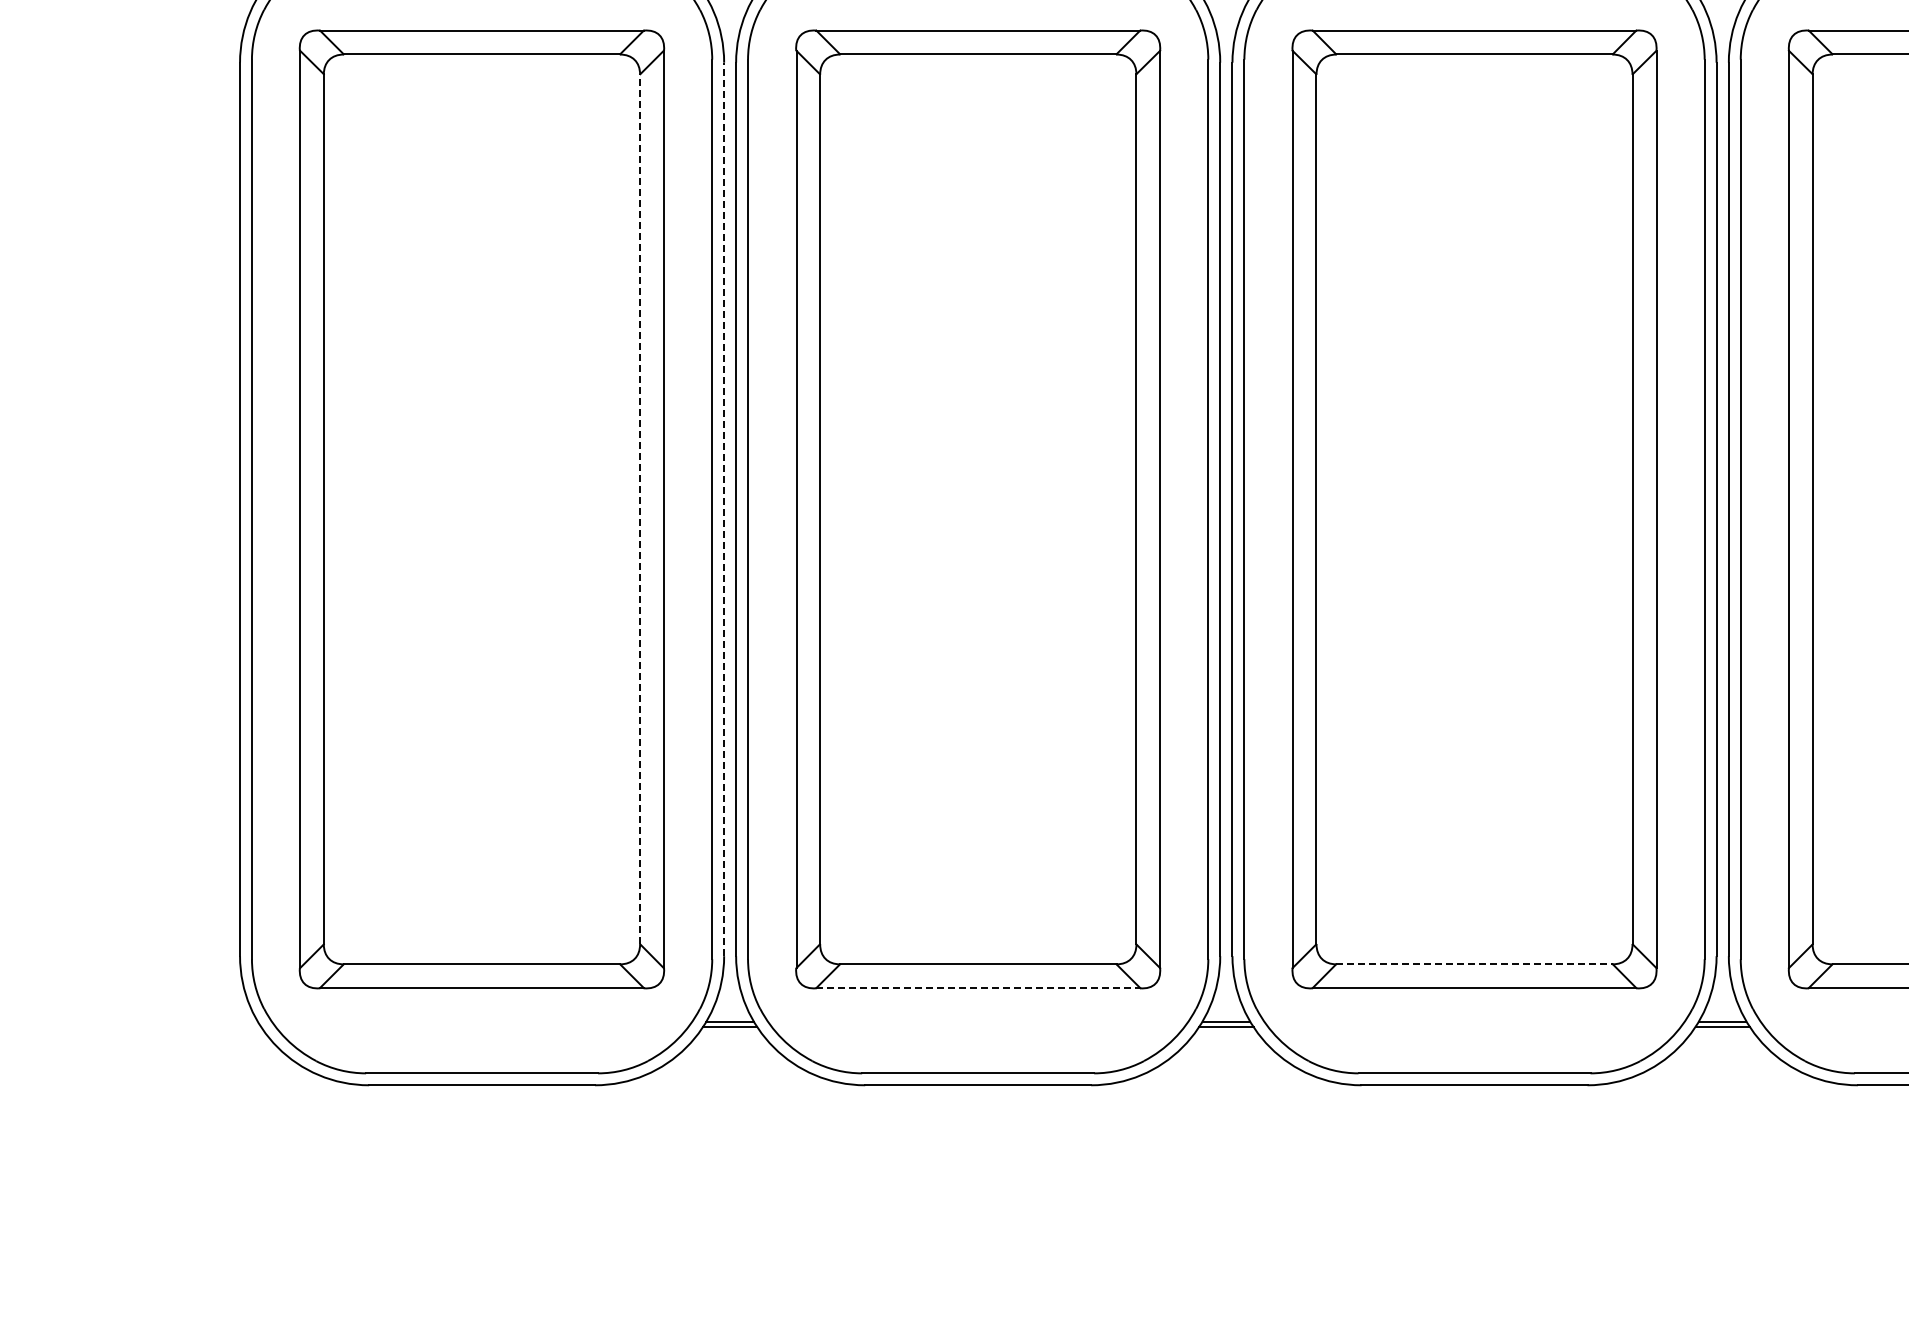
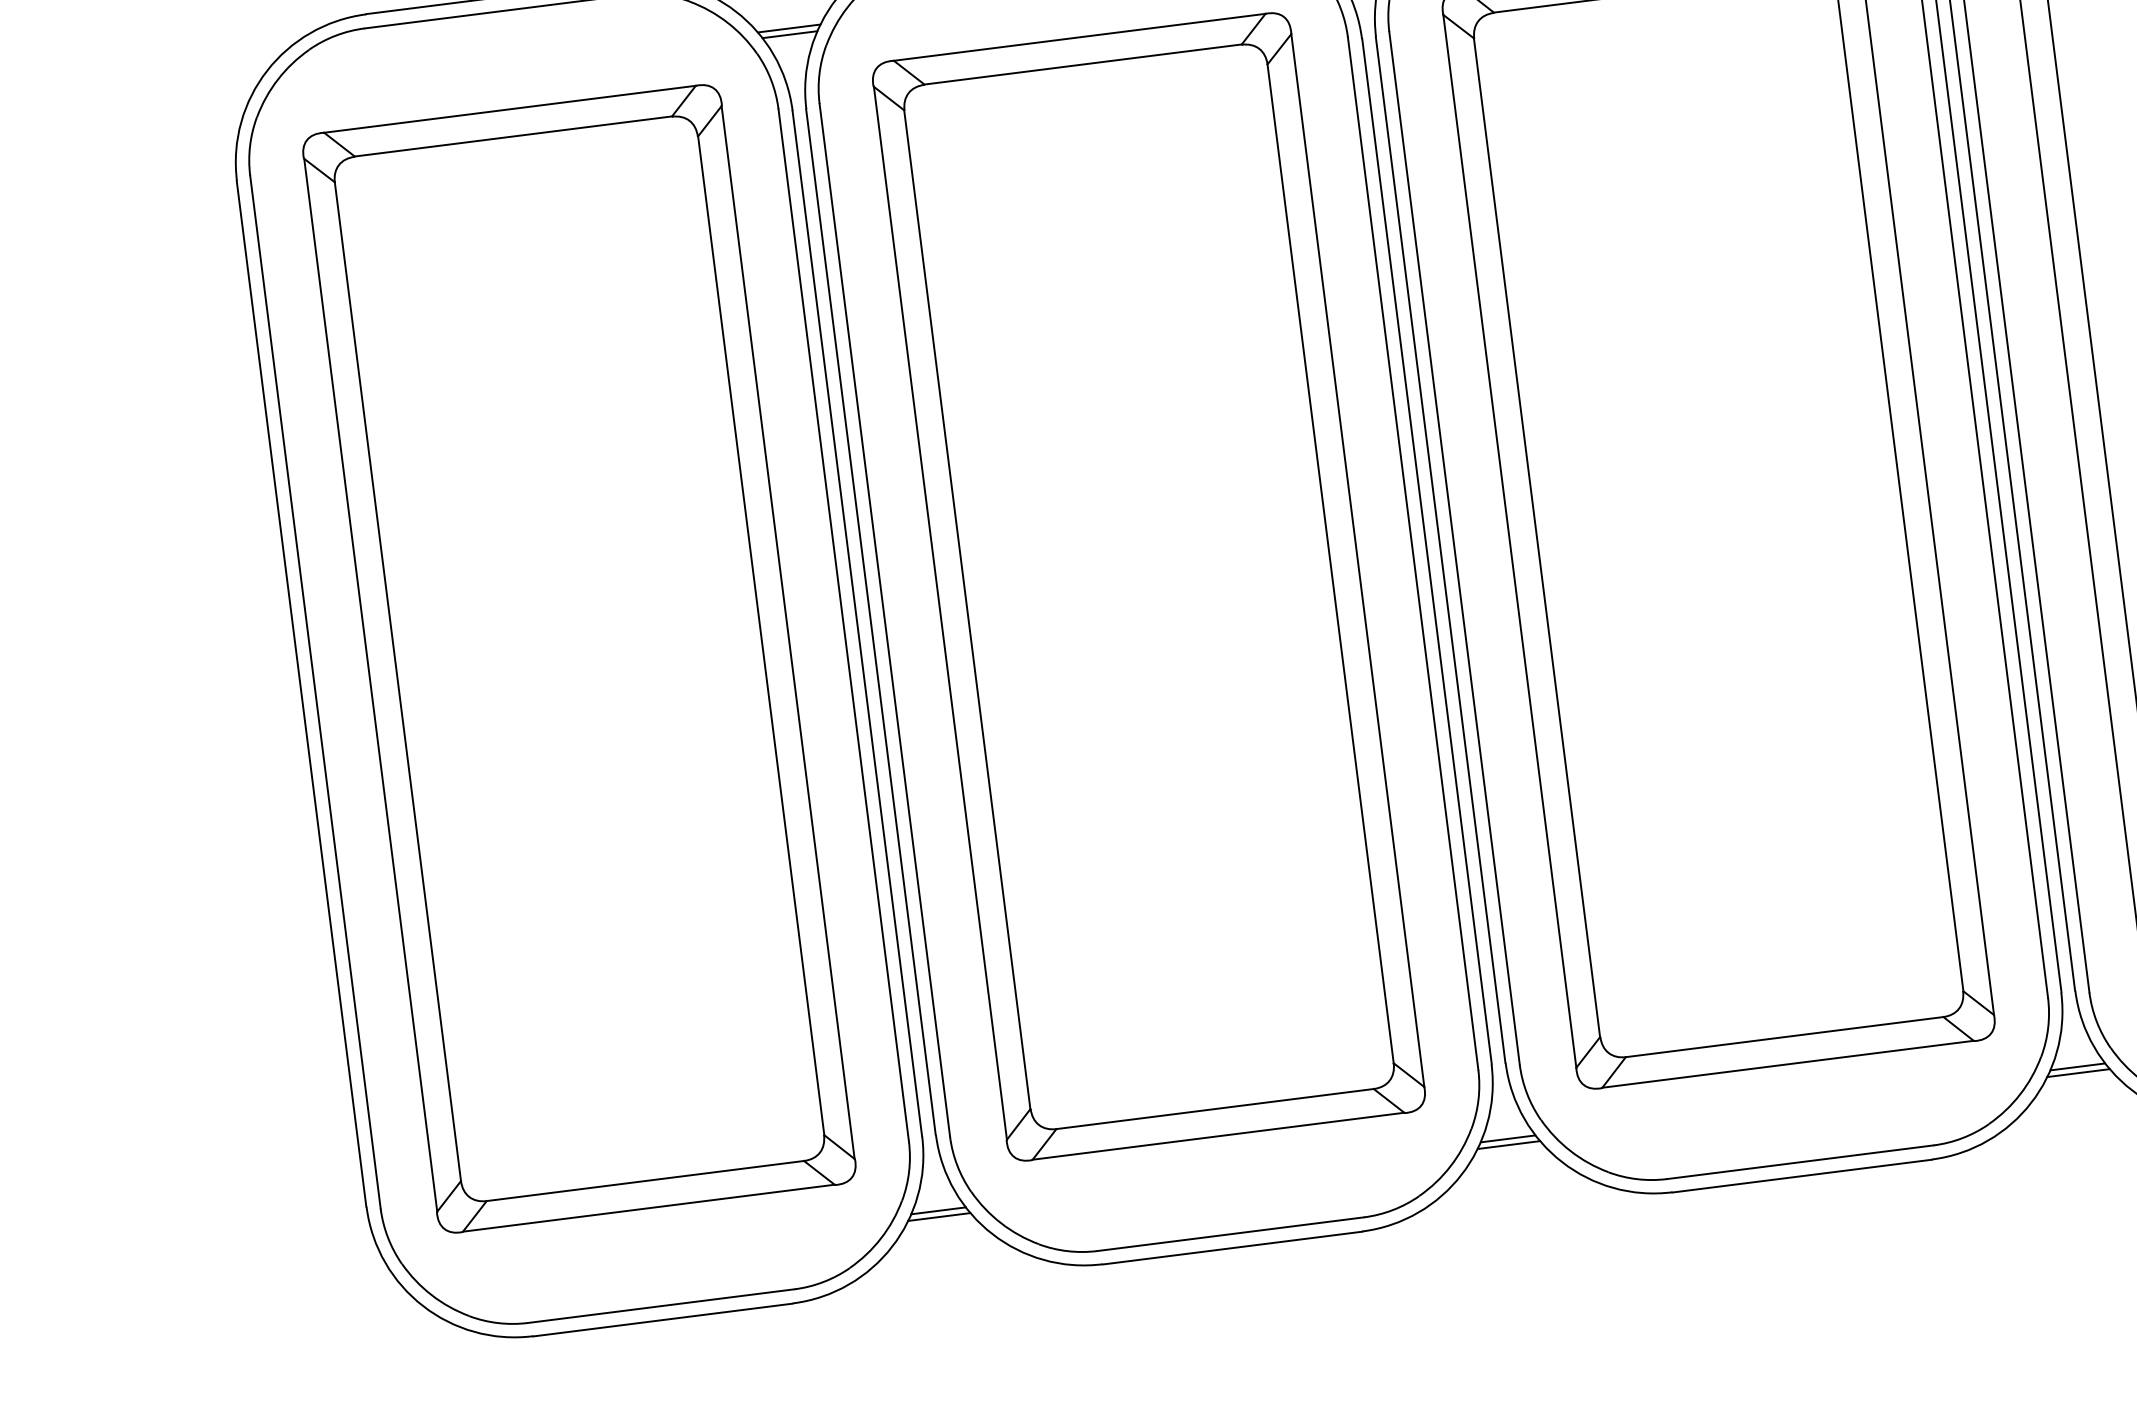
line: (640, 508) -> (761, 634), dashed -> solid
line: (724, 509) -> (857, 623), dashed -> solid
line: (1475, 964) -> (1785, 1037), dashed -> solid
line: (978, 988) -> (1218, 1136), dashed -> solid

